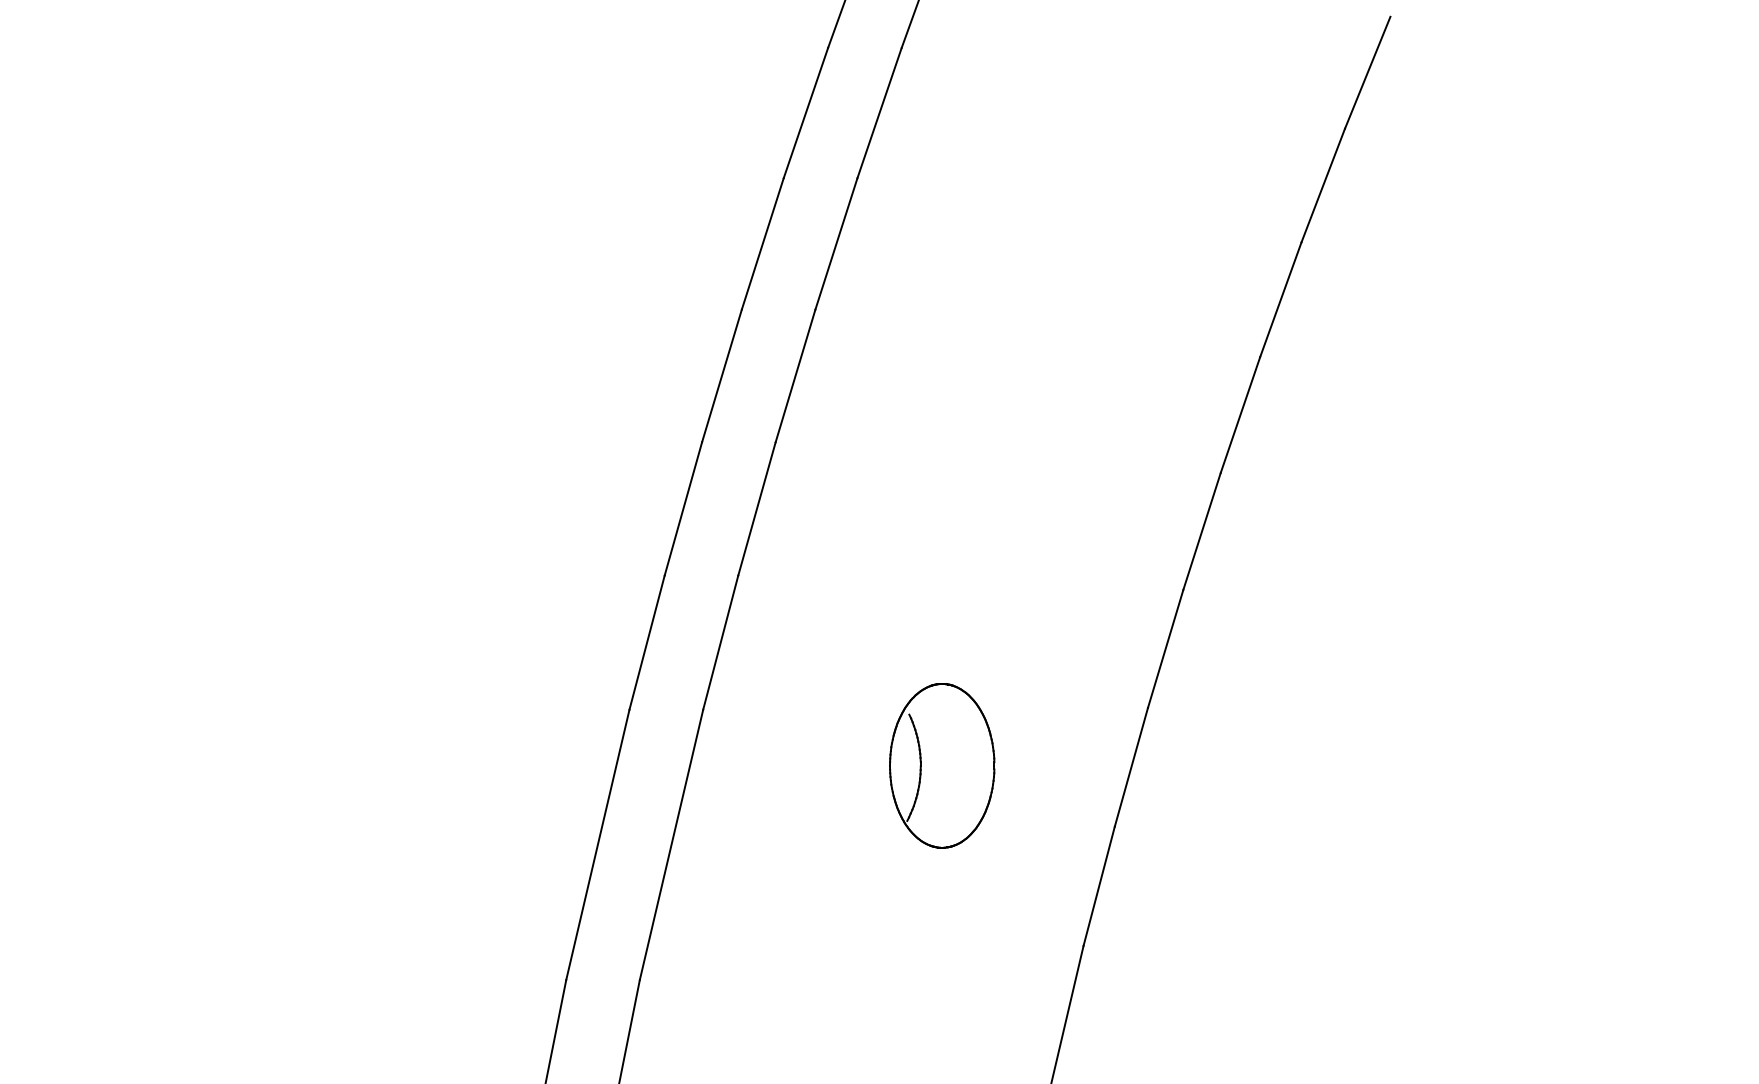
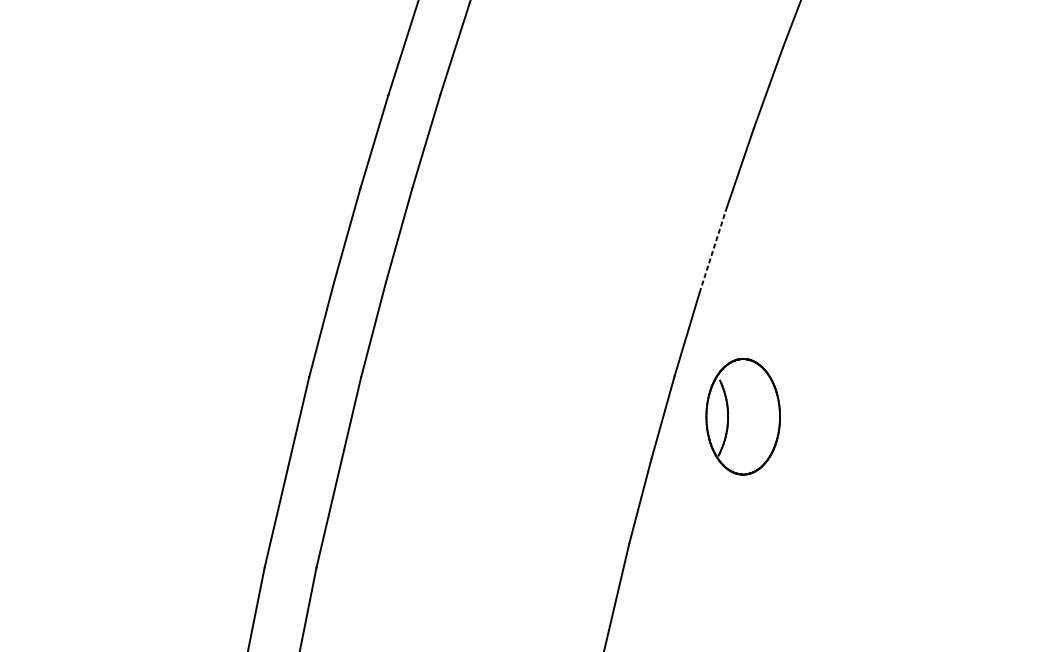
line: (1202, 530) -> (713, 250), solid -> dashed
part: (942, 765) -> (743, 416), moved

